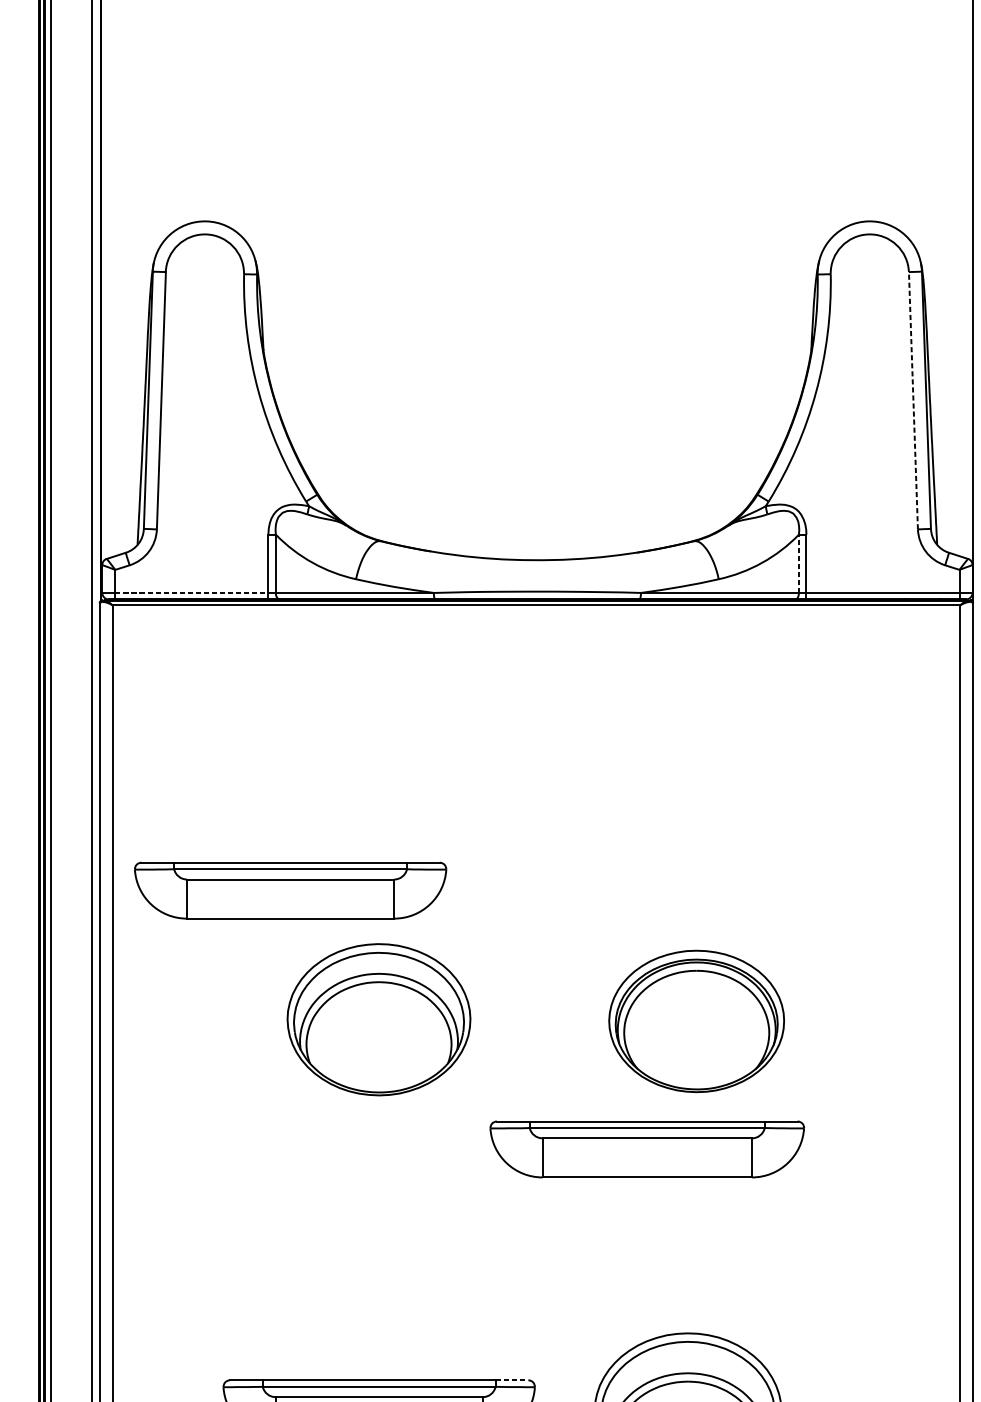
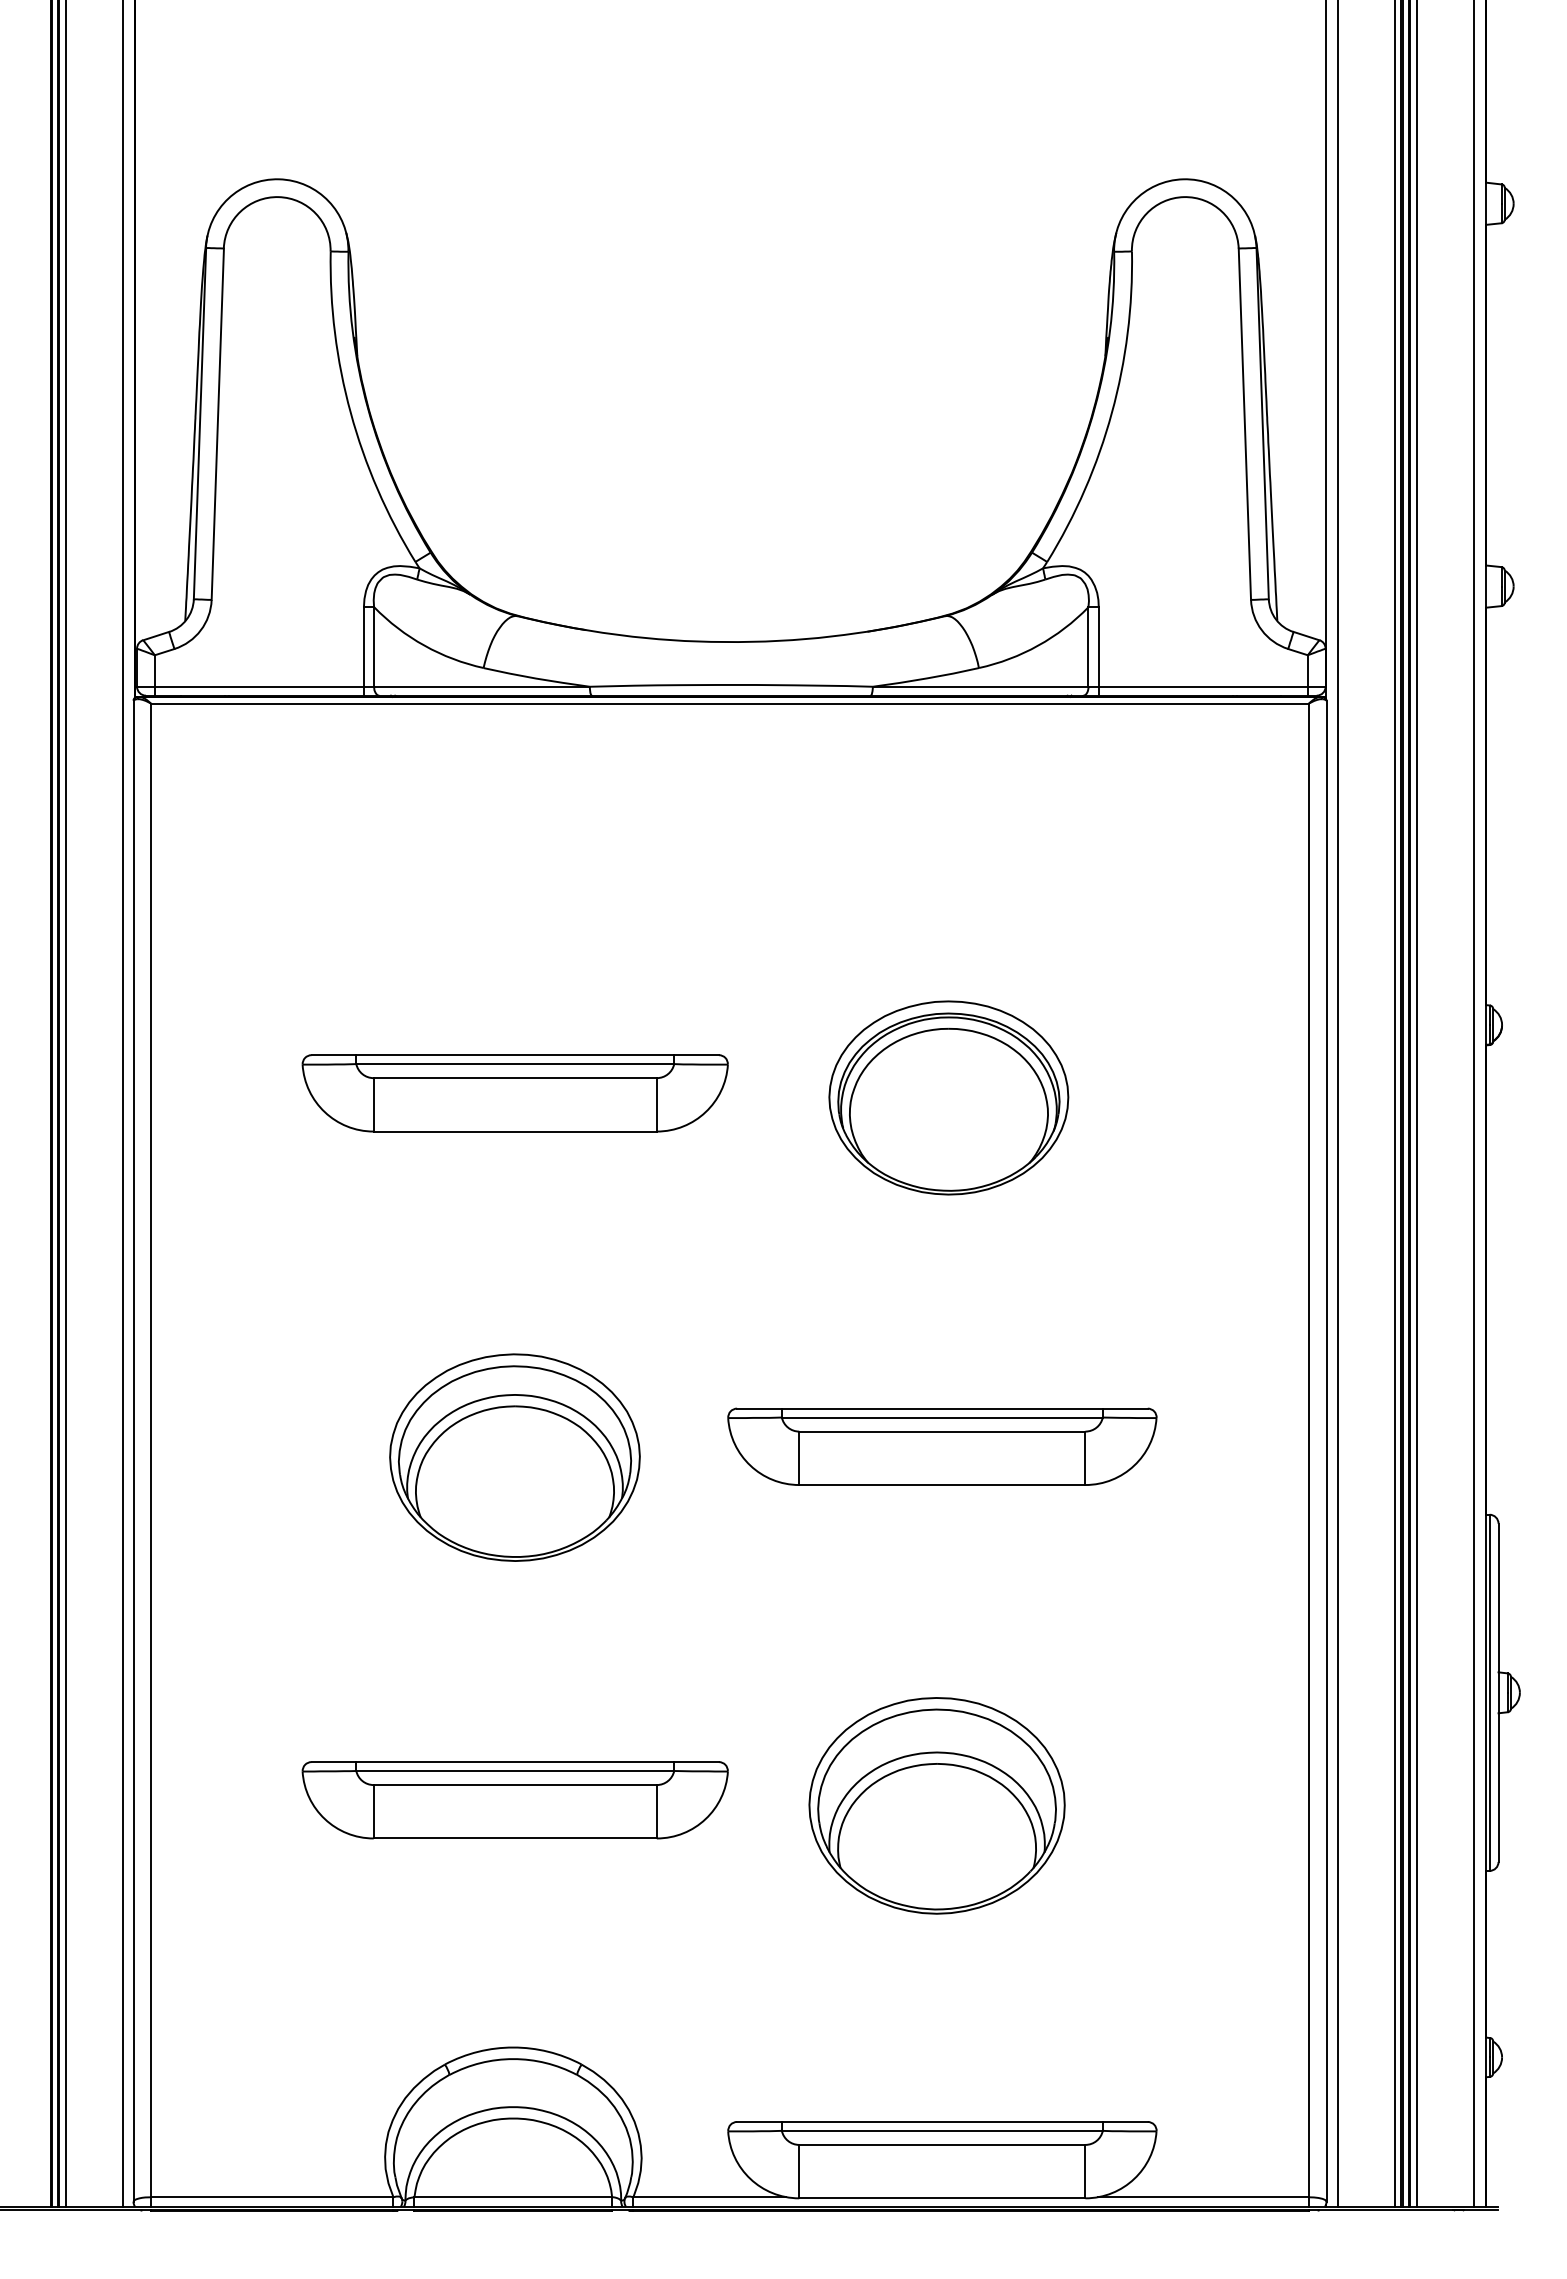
line: (913, 400) -> (1244, 424), dashed -> solid
line: (798, 563) -> (1088, 646), dashed -> solid
line: (191, 592) -> (259, 686), dashed -> solid
part: (290, 890) -> (514, 1093), moved
part: (378, 1019) -> (514, 1457), moved
part: (696, 1021) -> (948, 1097), moved
part: (647, 1149) -> (942, 1446), moved
line: (512, 1380) -> (697, 1762), dashed -> solid

